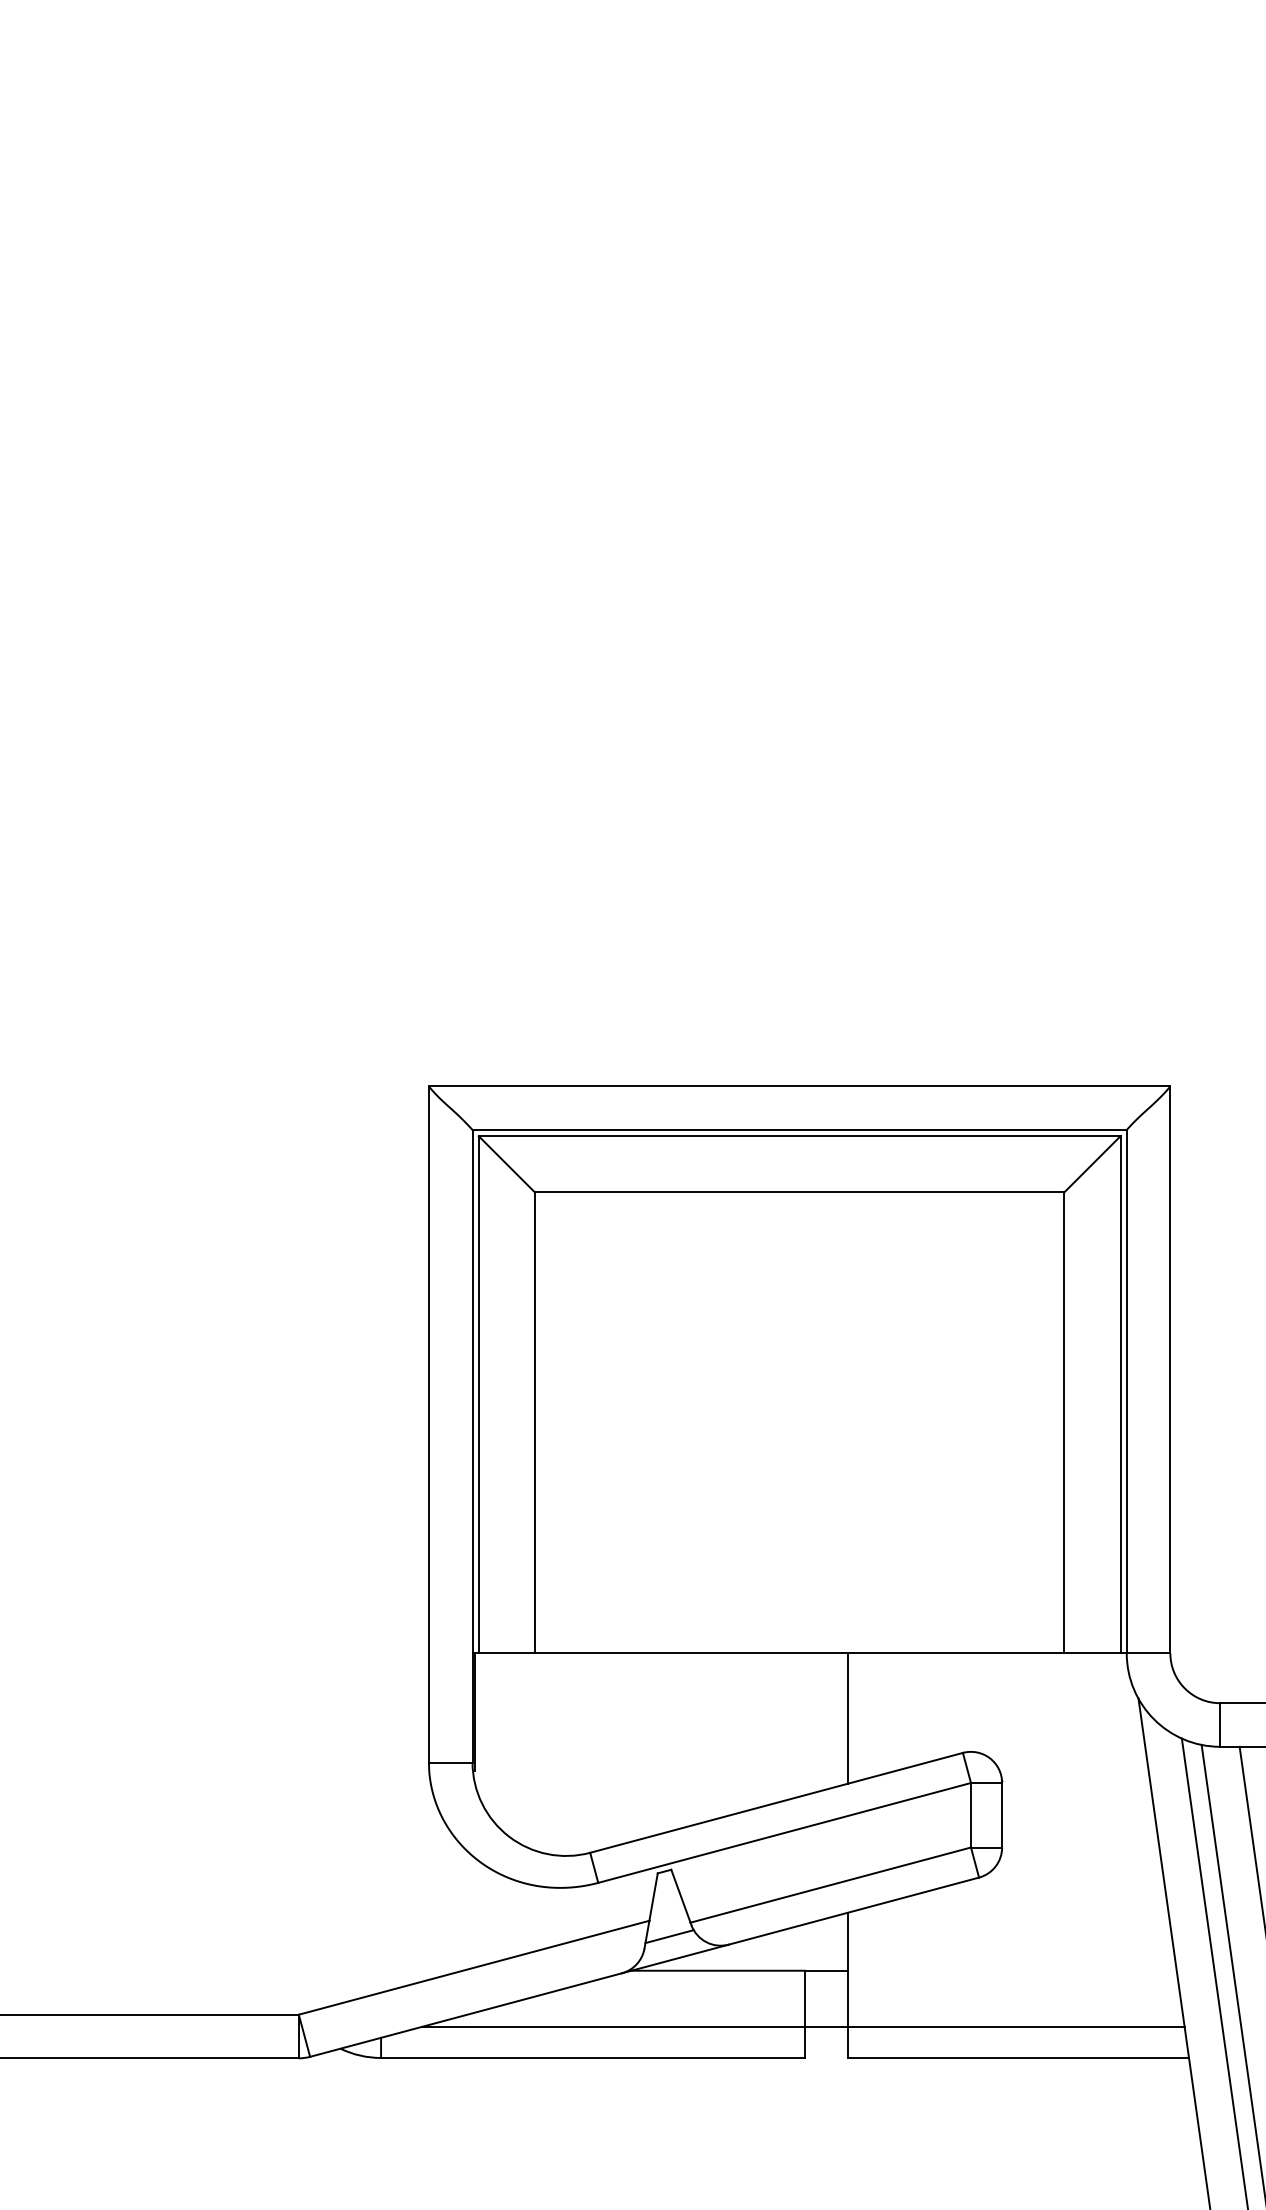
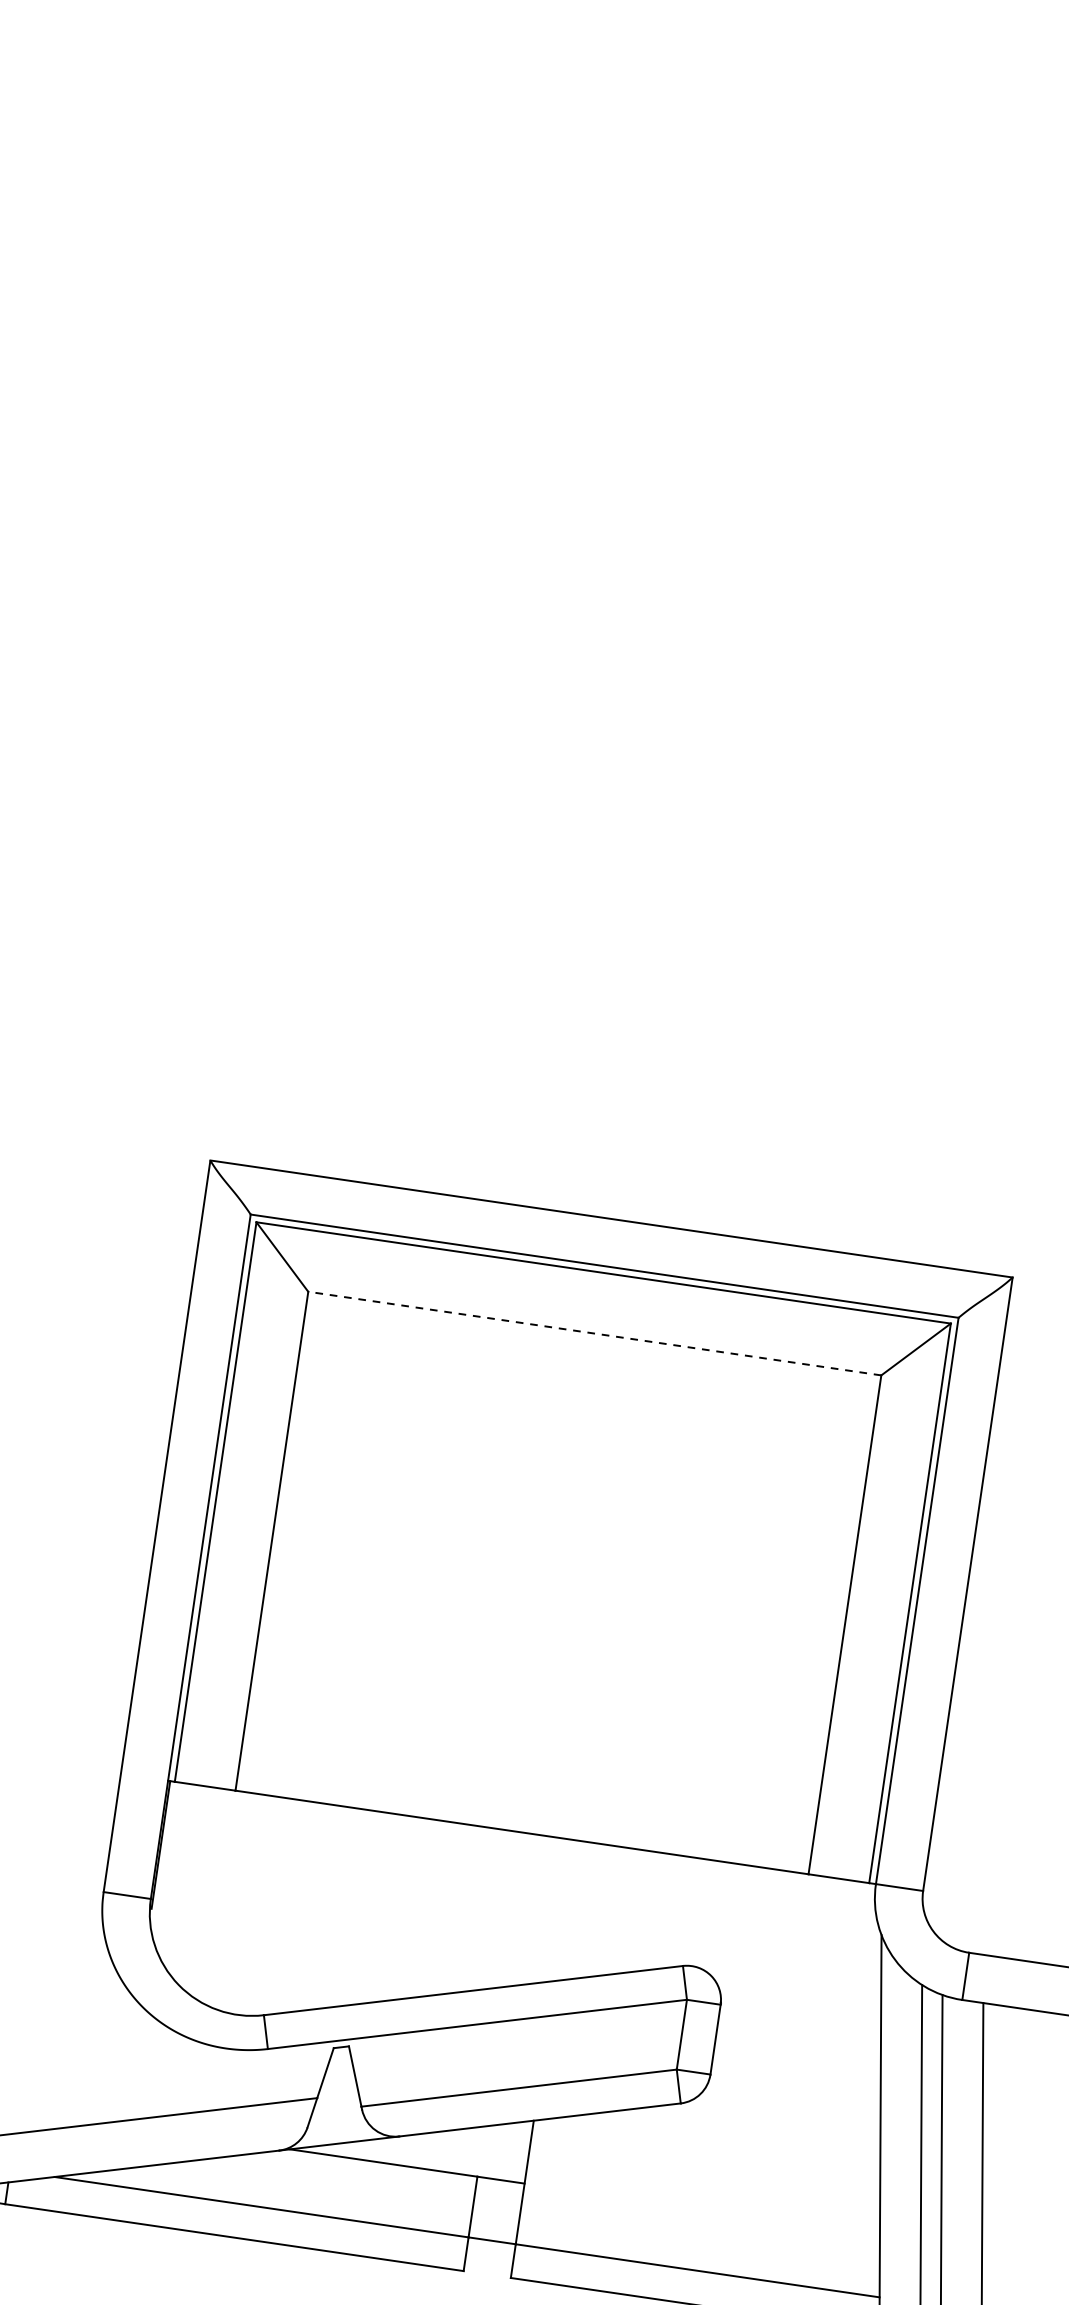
line: (799, 1192) -> (594, 1333), solid -> dashed
line: (848, 1718) -> (564, 1910), removed
line: (669, 1936) -> (336, 2118), removed

